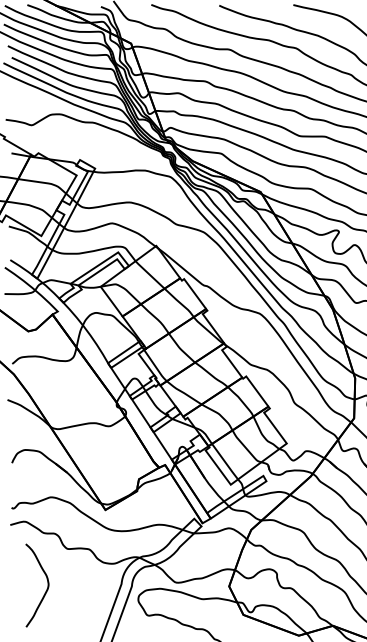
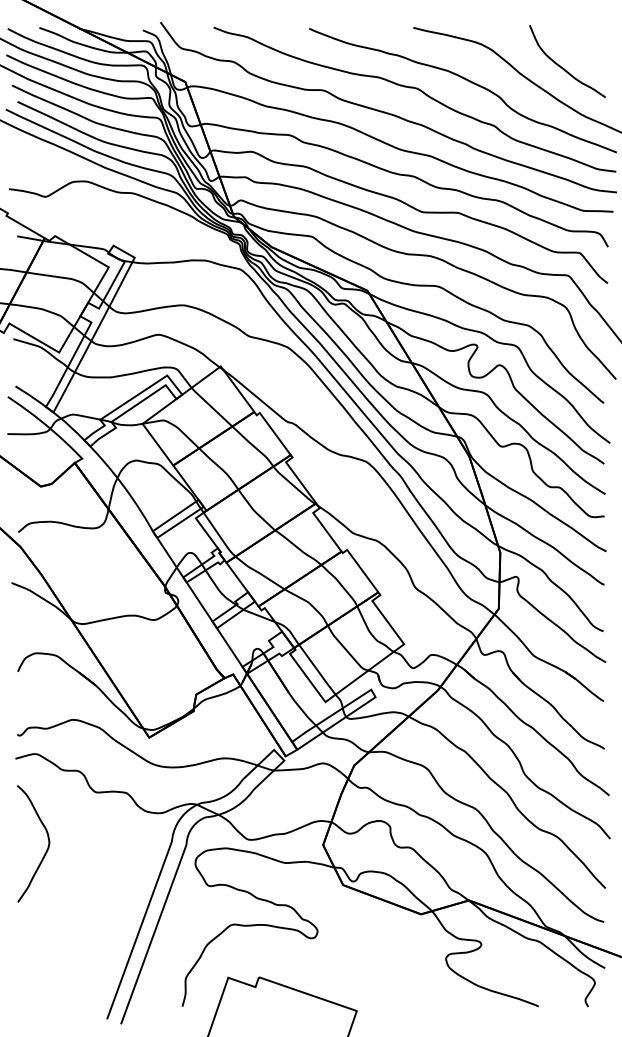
curve: (47, 587) -> (47, 846), moved

